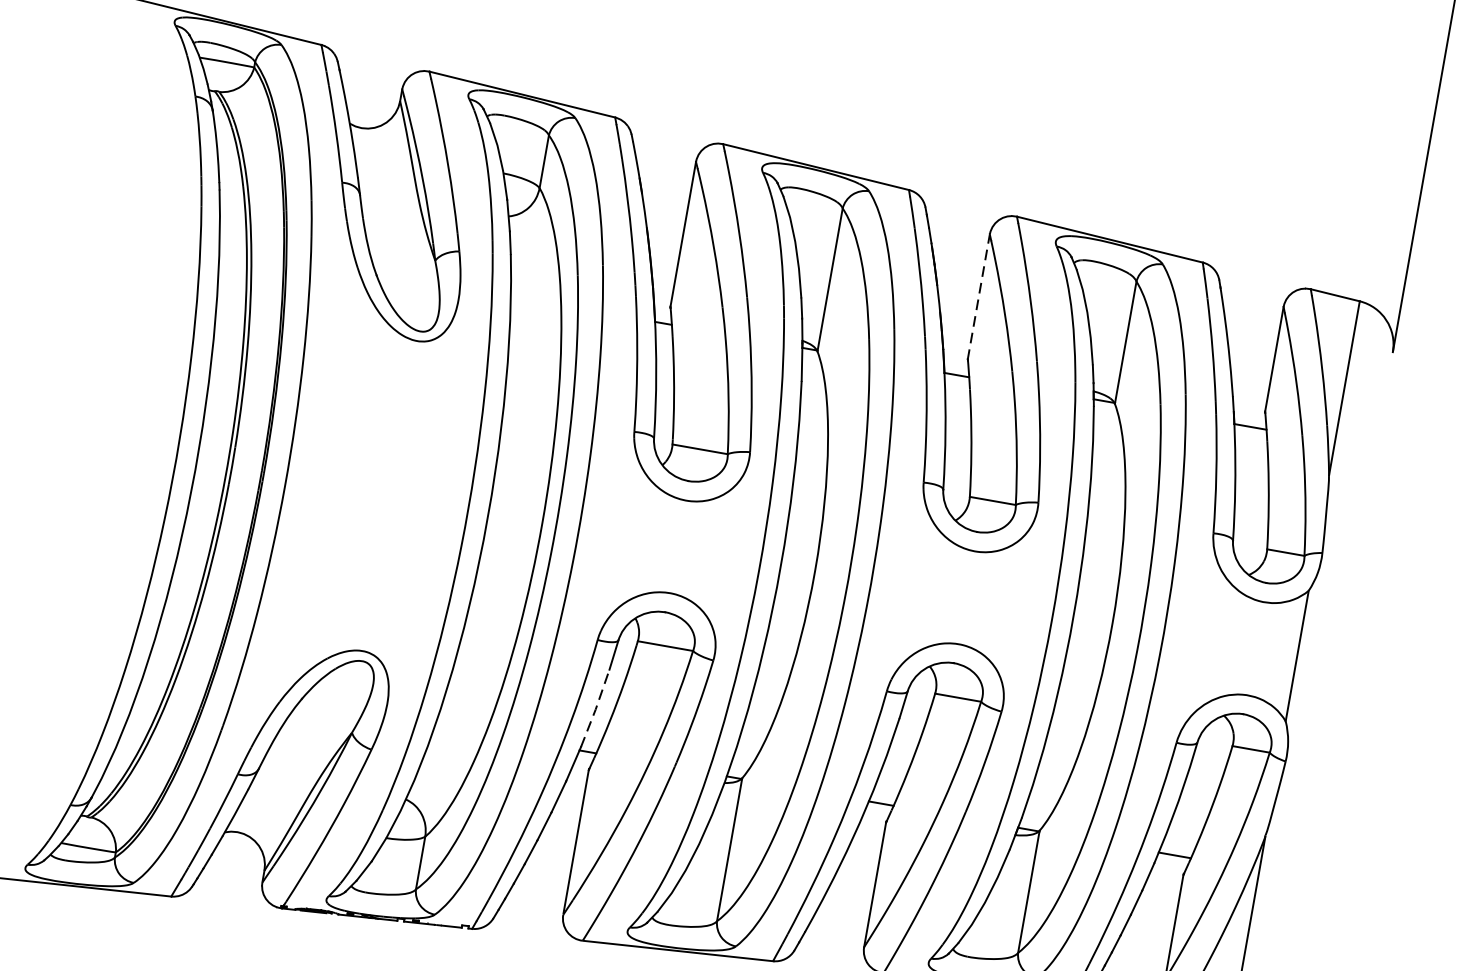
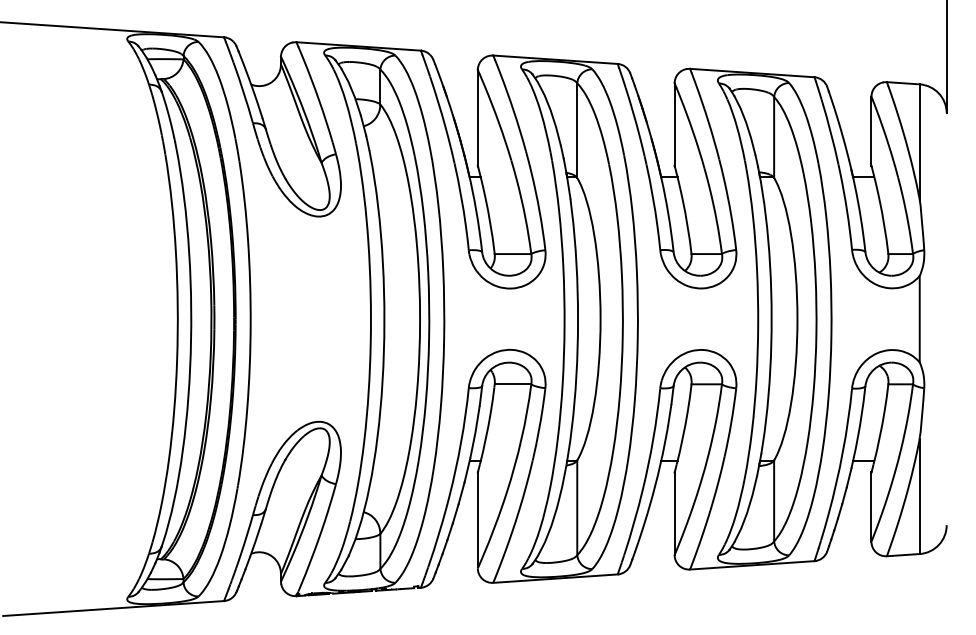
line: (978, 296) -> (674, 124), dashed -> solid
line: (595, 710) -> (475, 433), dashed -> solid

